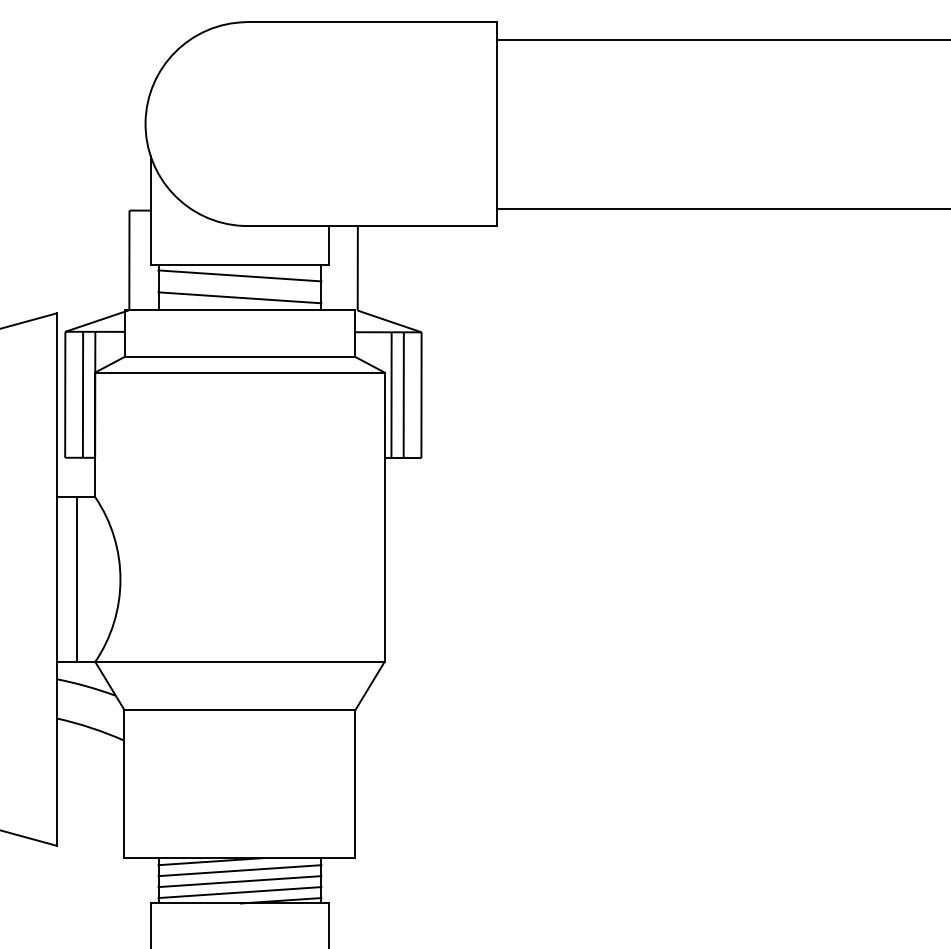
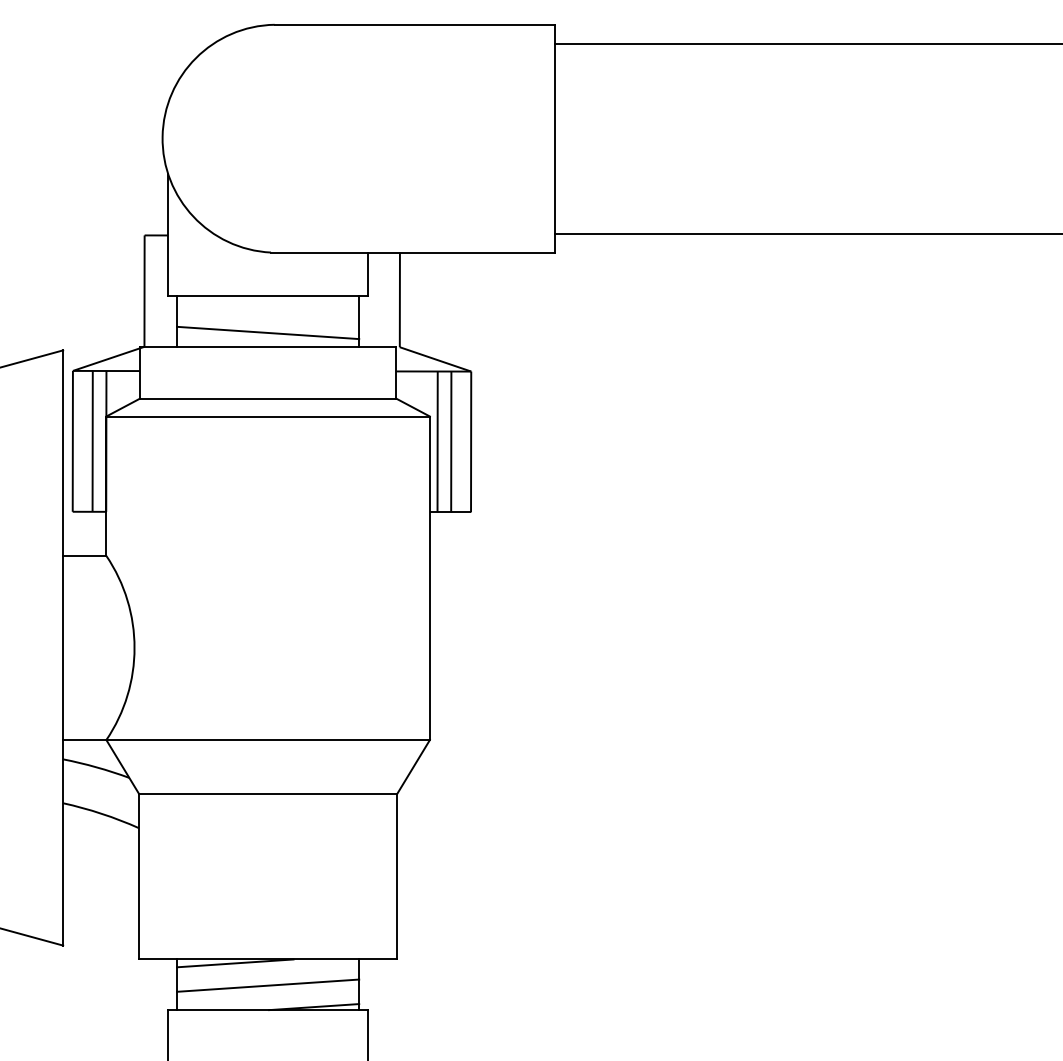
line: (240, 275) -> (268, 308), removed
line: (77, 579) -> (86, 647), removed
line: (240, 870) -> (268, 973), removed
line: (240, 892) -> (268, 997), removed

